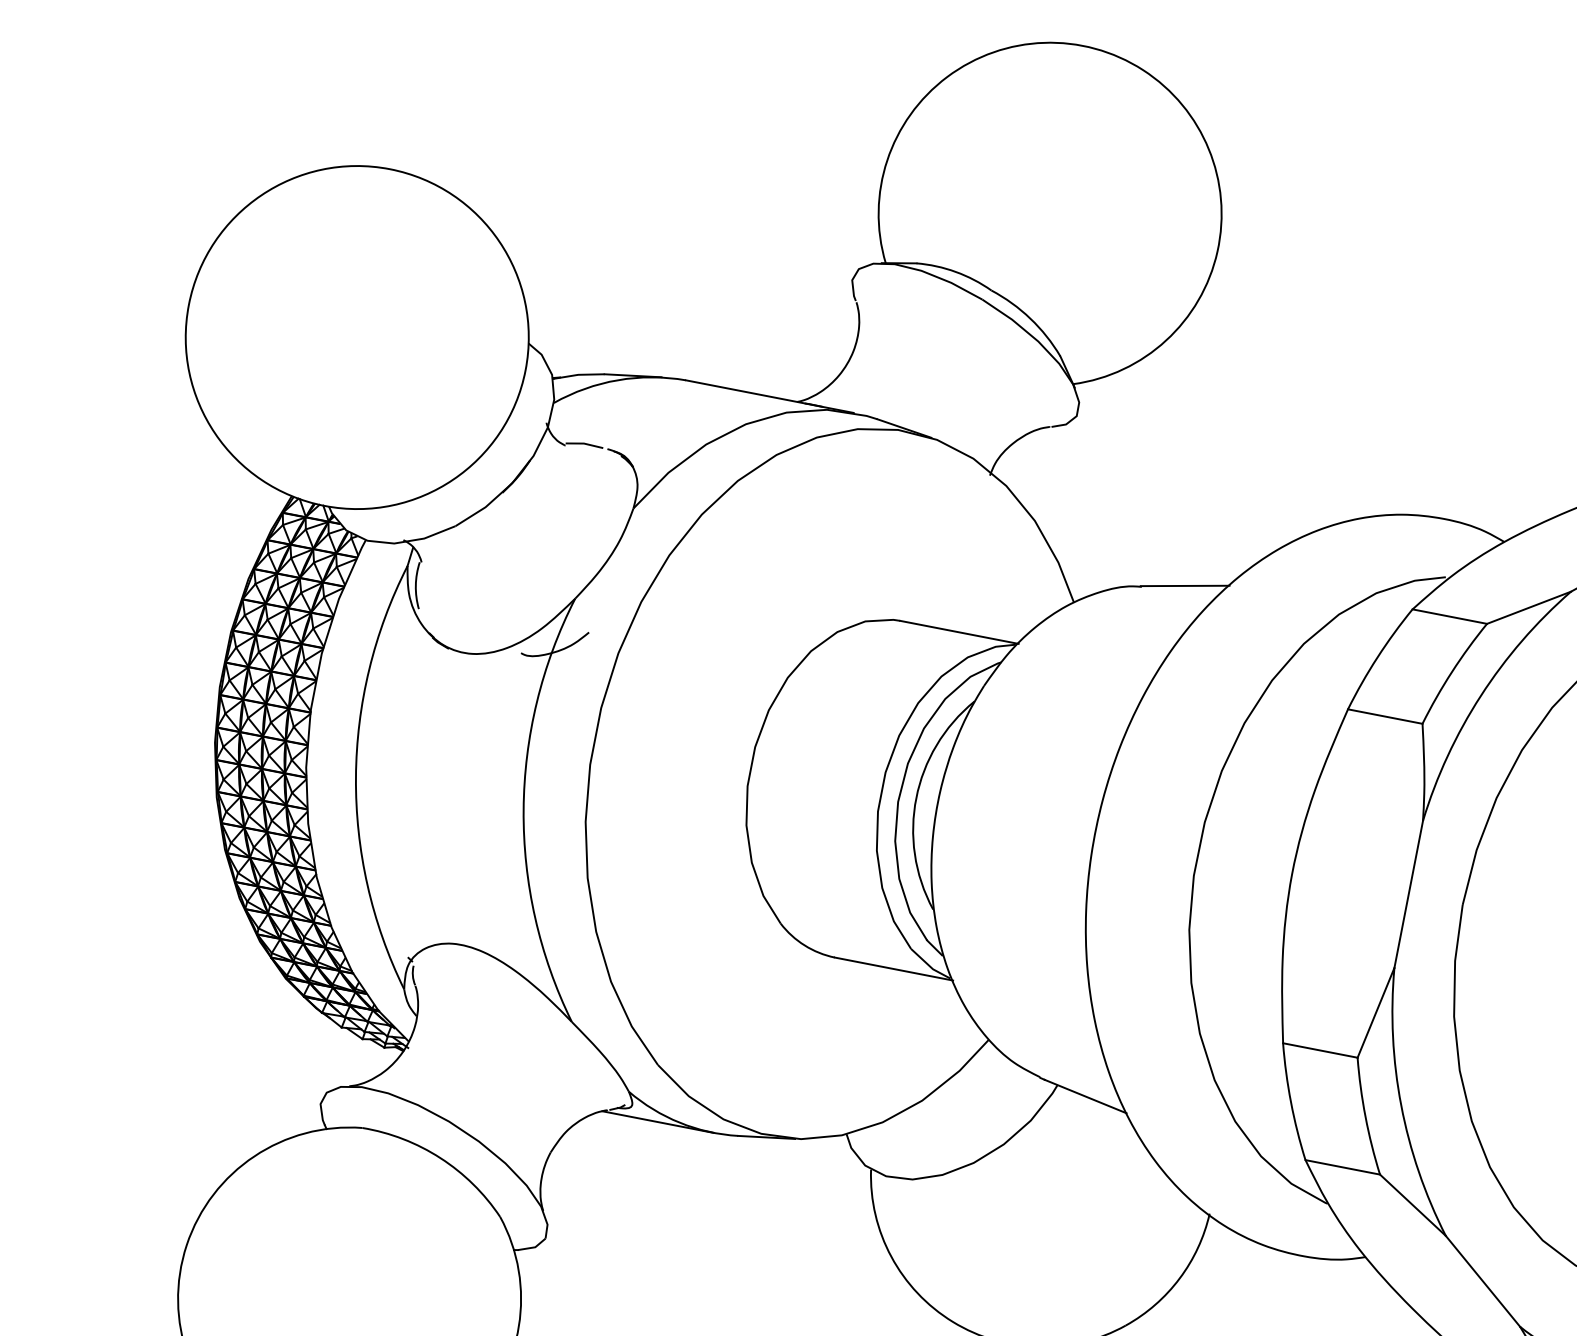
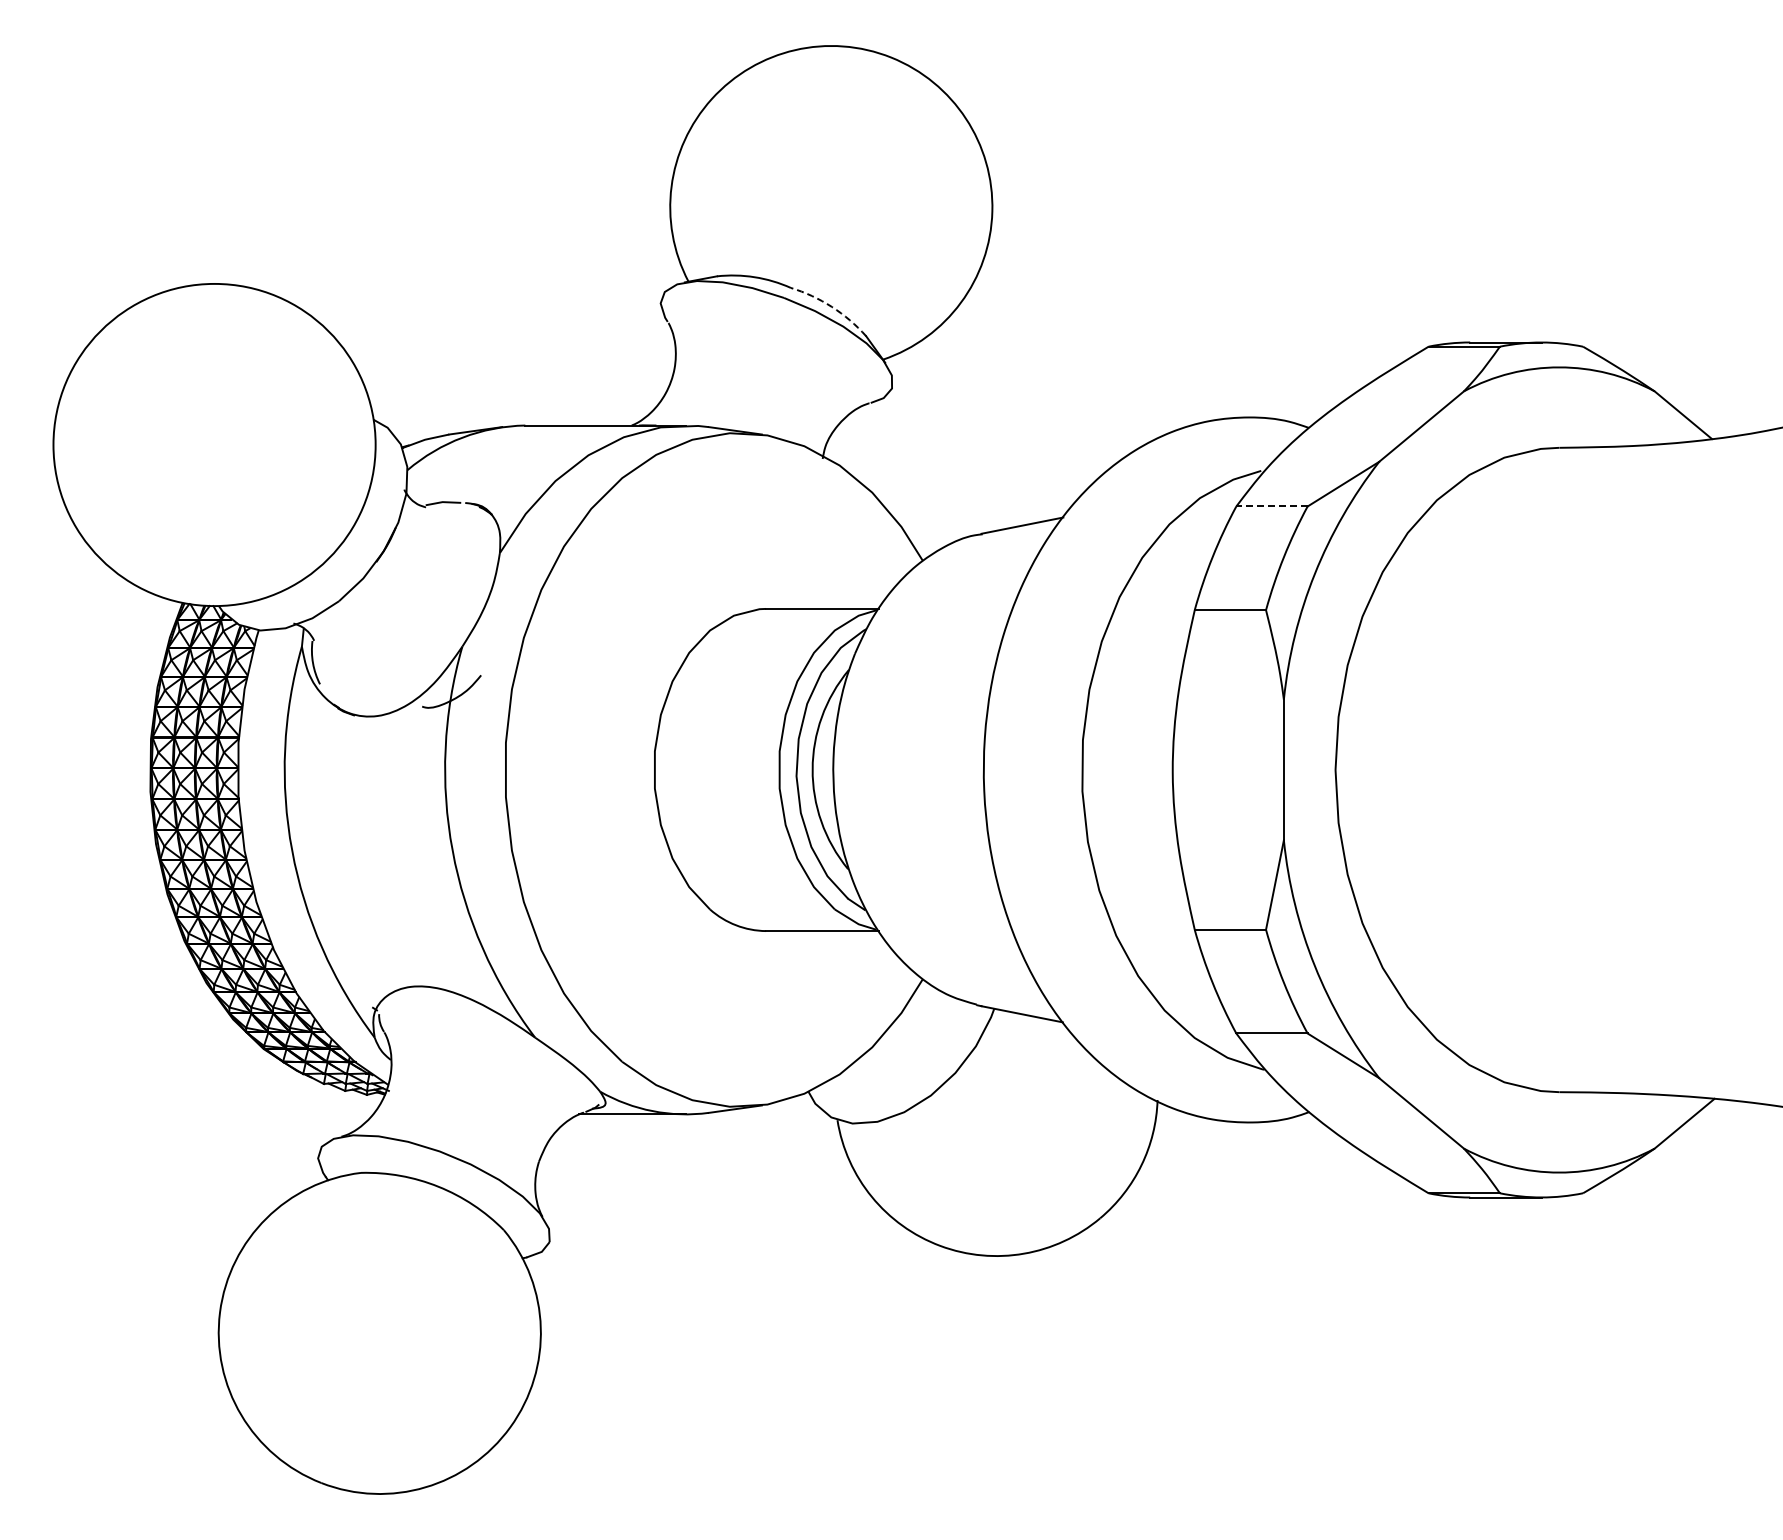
arc: (1030, 318) -> (831, 306), solid -> dashed
line: (1450, 616) -> (1272, 506), solid -> dashed

